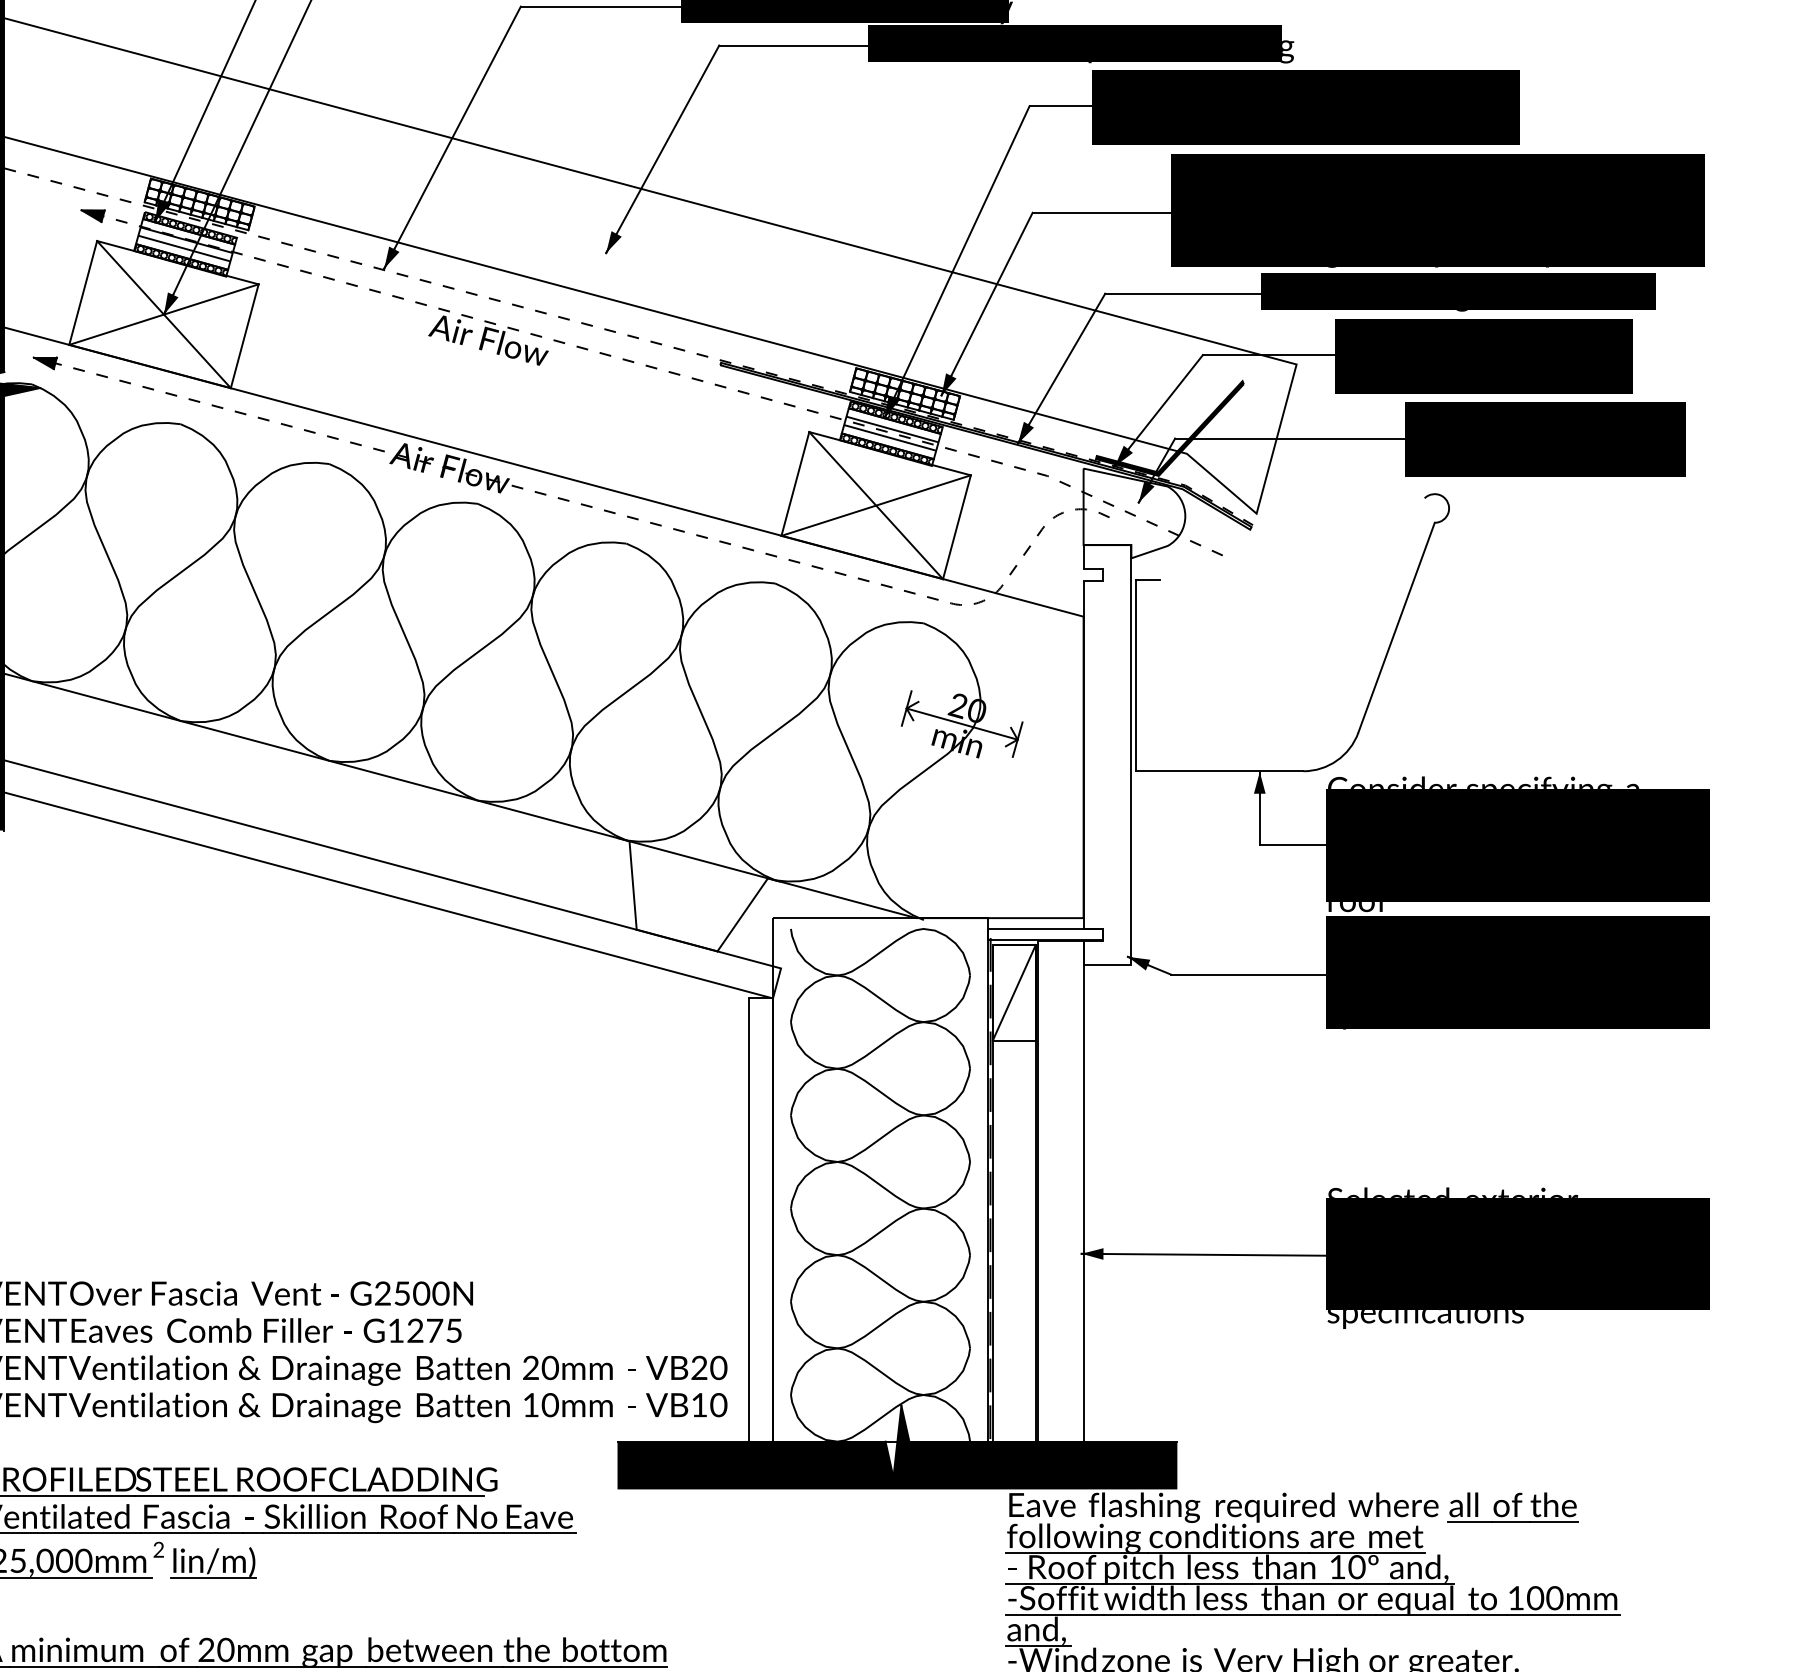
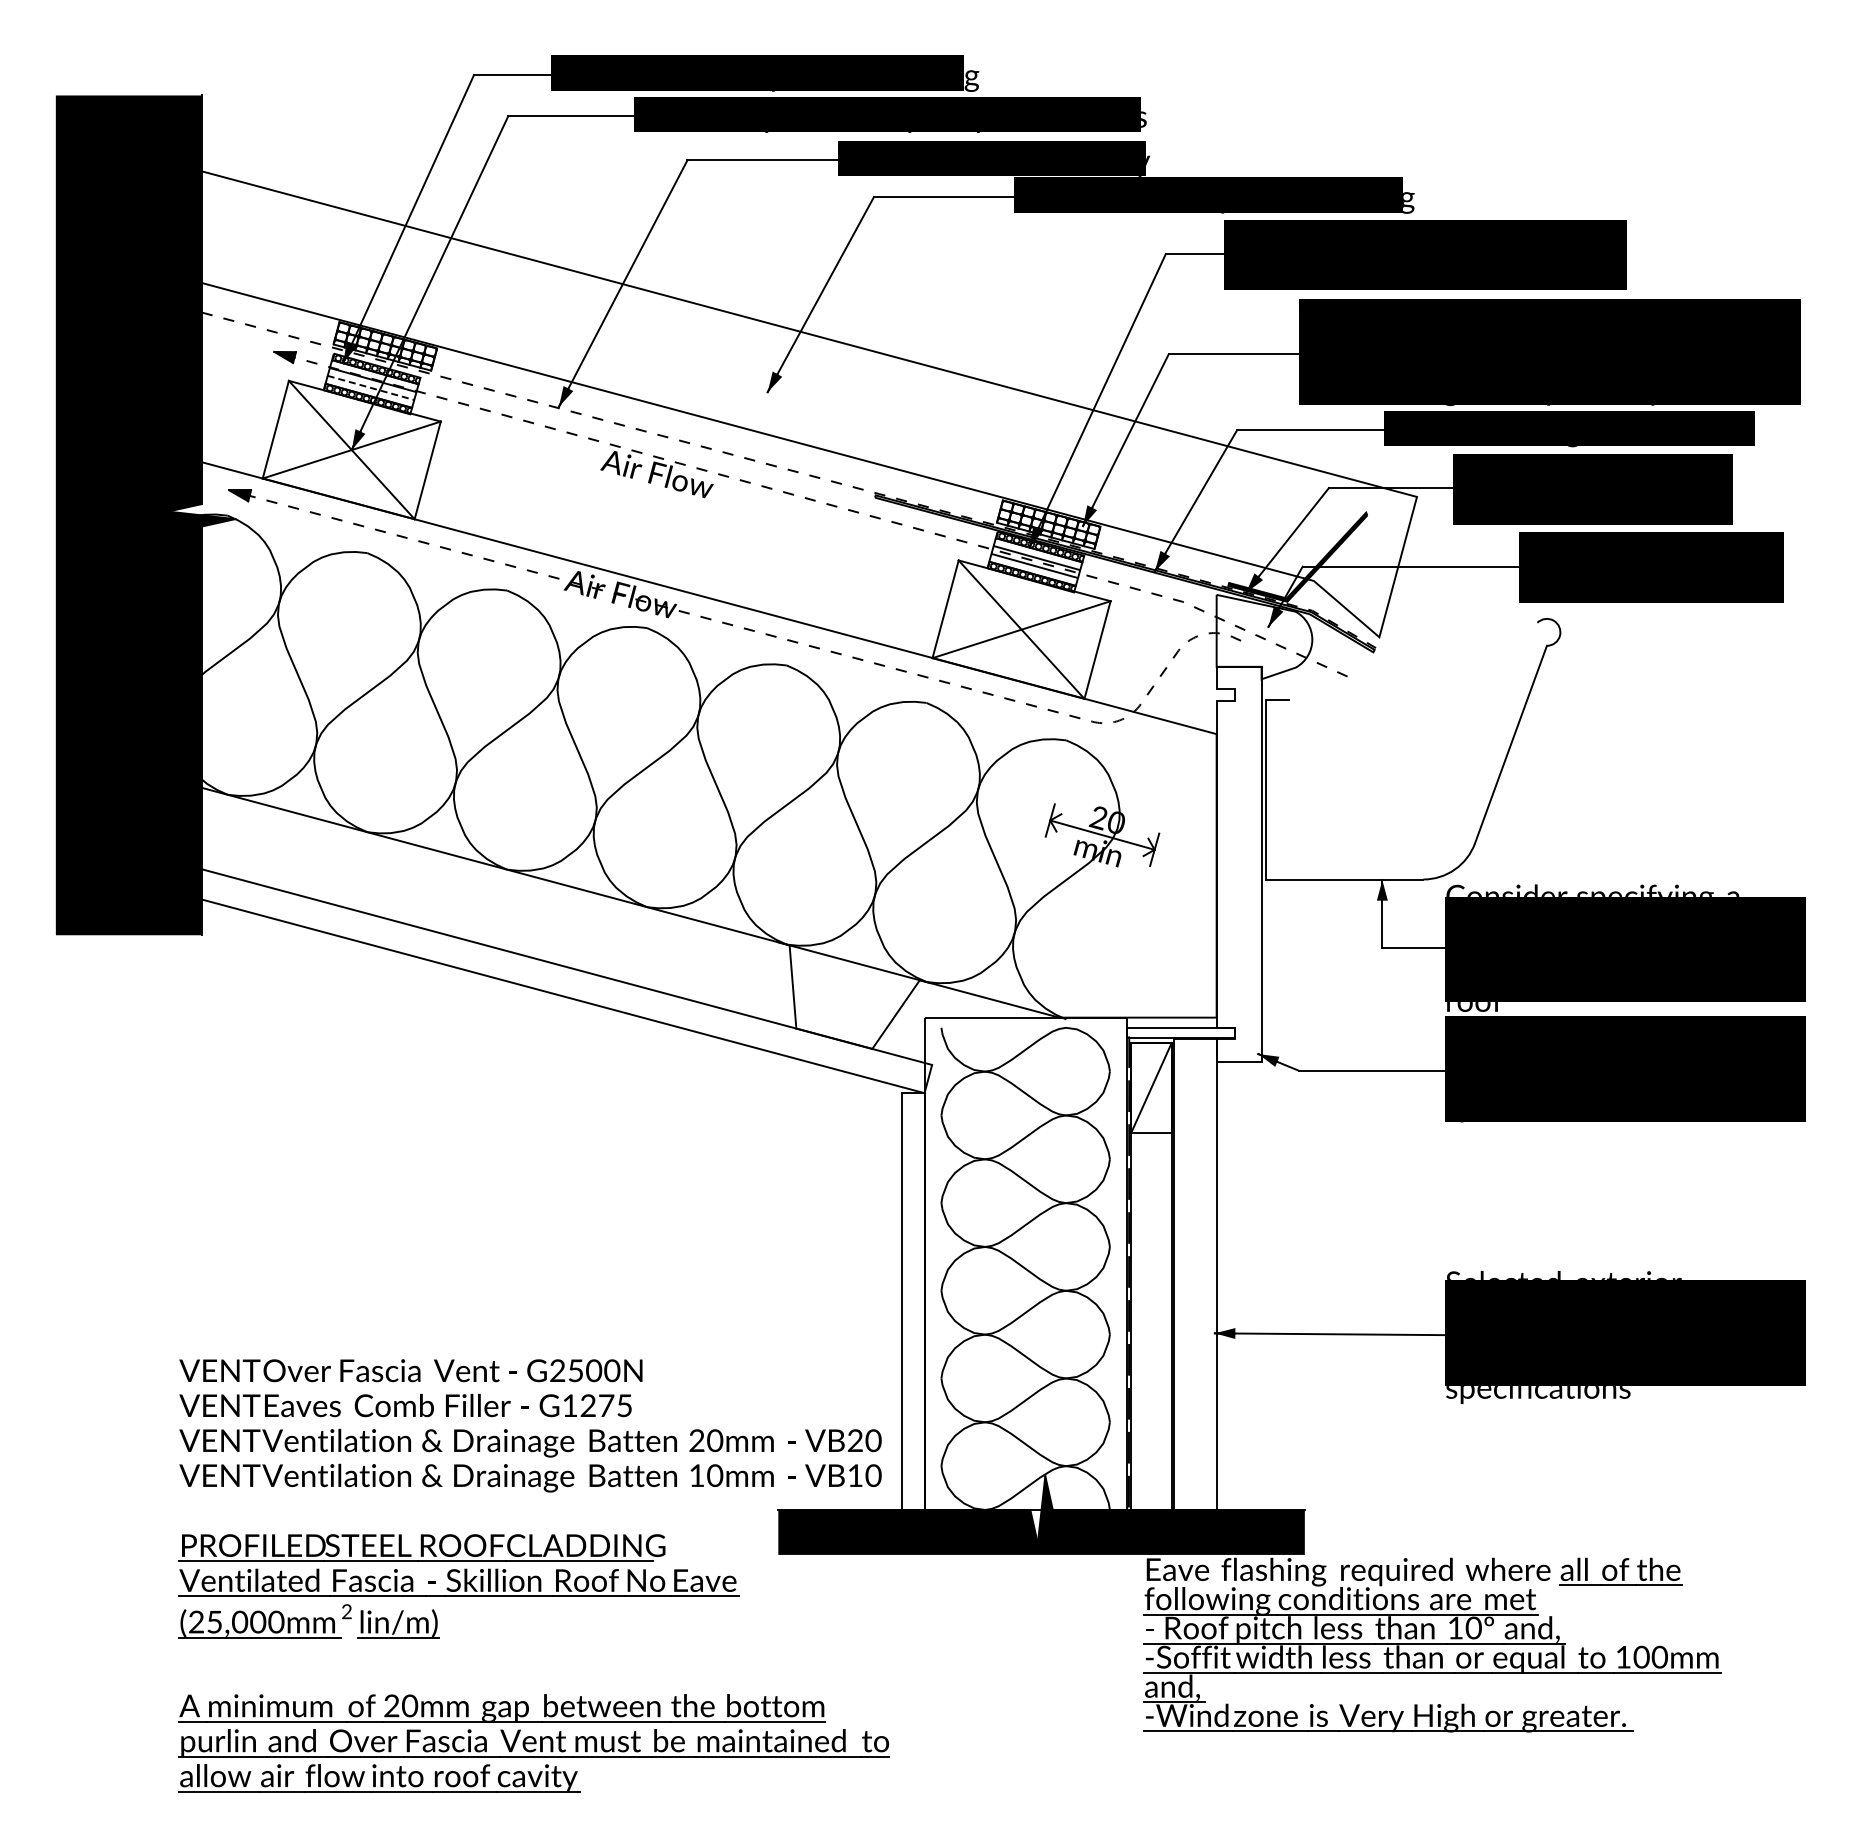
line: (184, 248) -> (371, 387), solid -> dashed

